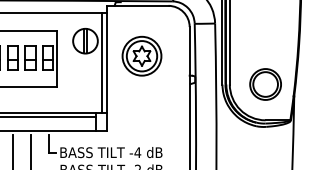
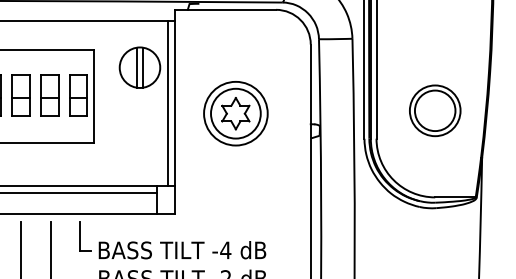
part: (141, 55) -> (235, 112), moved
part: (265, 84) -> (435, 110), moved

